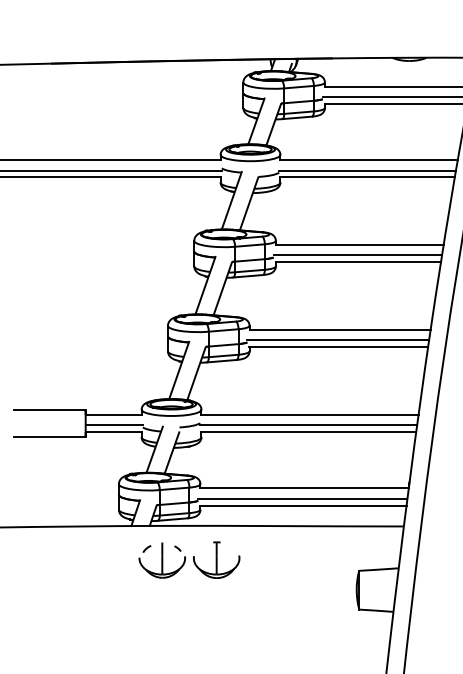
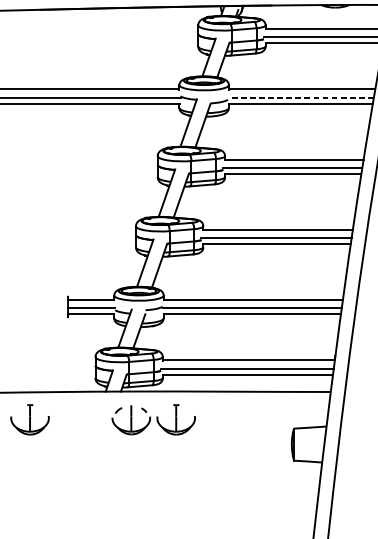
line: (367, 170) -> (300, 98), solid -> dashed
line: (49, 410) -> (38, 296), removed
line: (49, 436) -> (38, 317), removed
part: (39, 559) -> (29, 419), added

